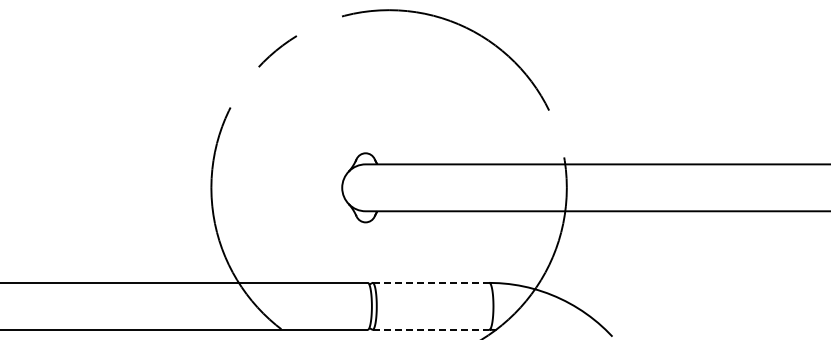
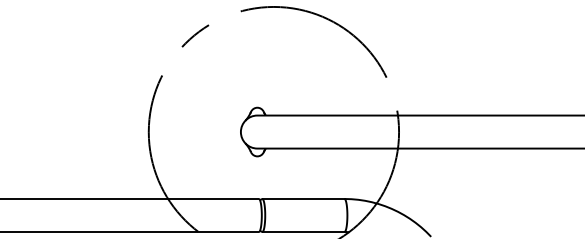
line: (431, 282) -> (303, 198), dashed -> solid
line: (431, 329) -> (303, 231), dashed -> solid

